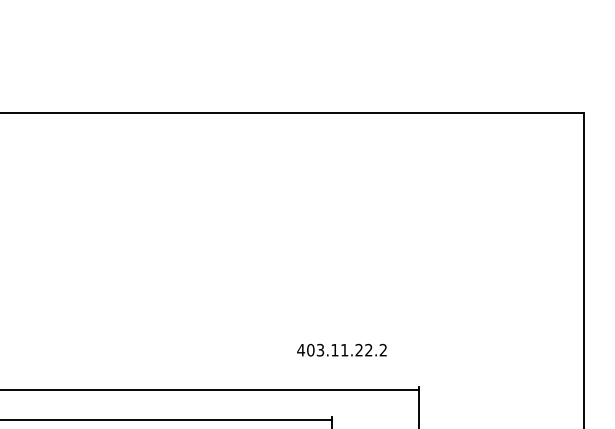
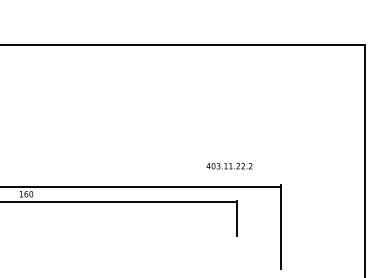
text: (341, 350) -> (229, 166), moved

